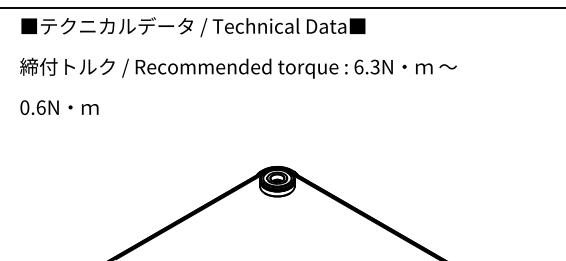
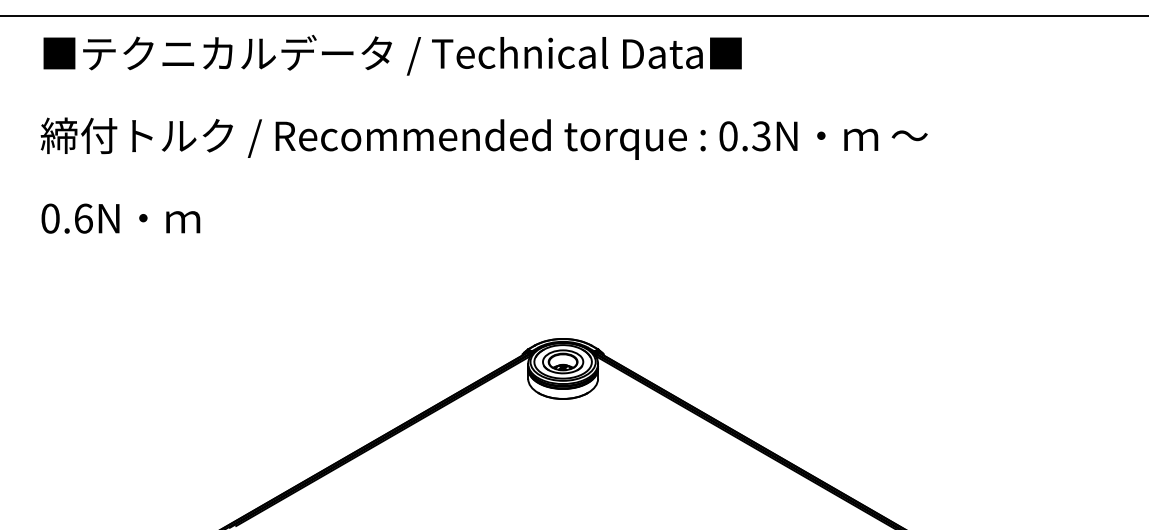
text: (358, 66) -> (727, 135), 6.3N -> 0.3N

